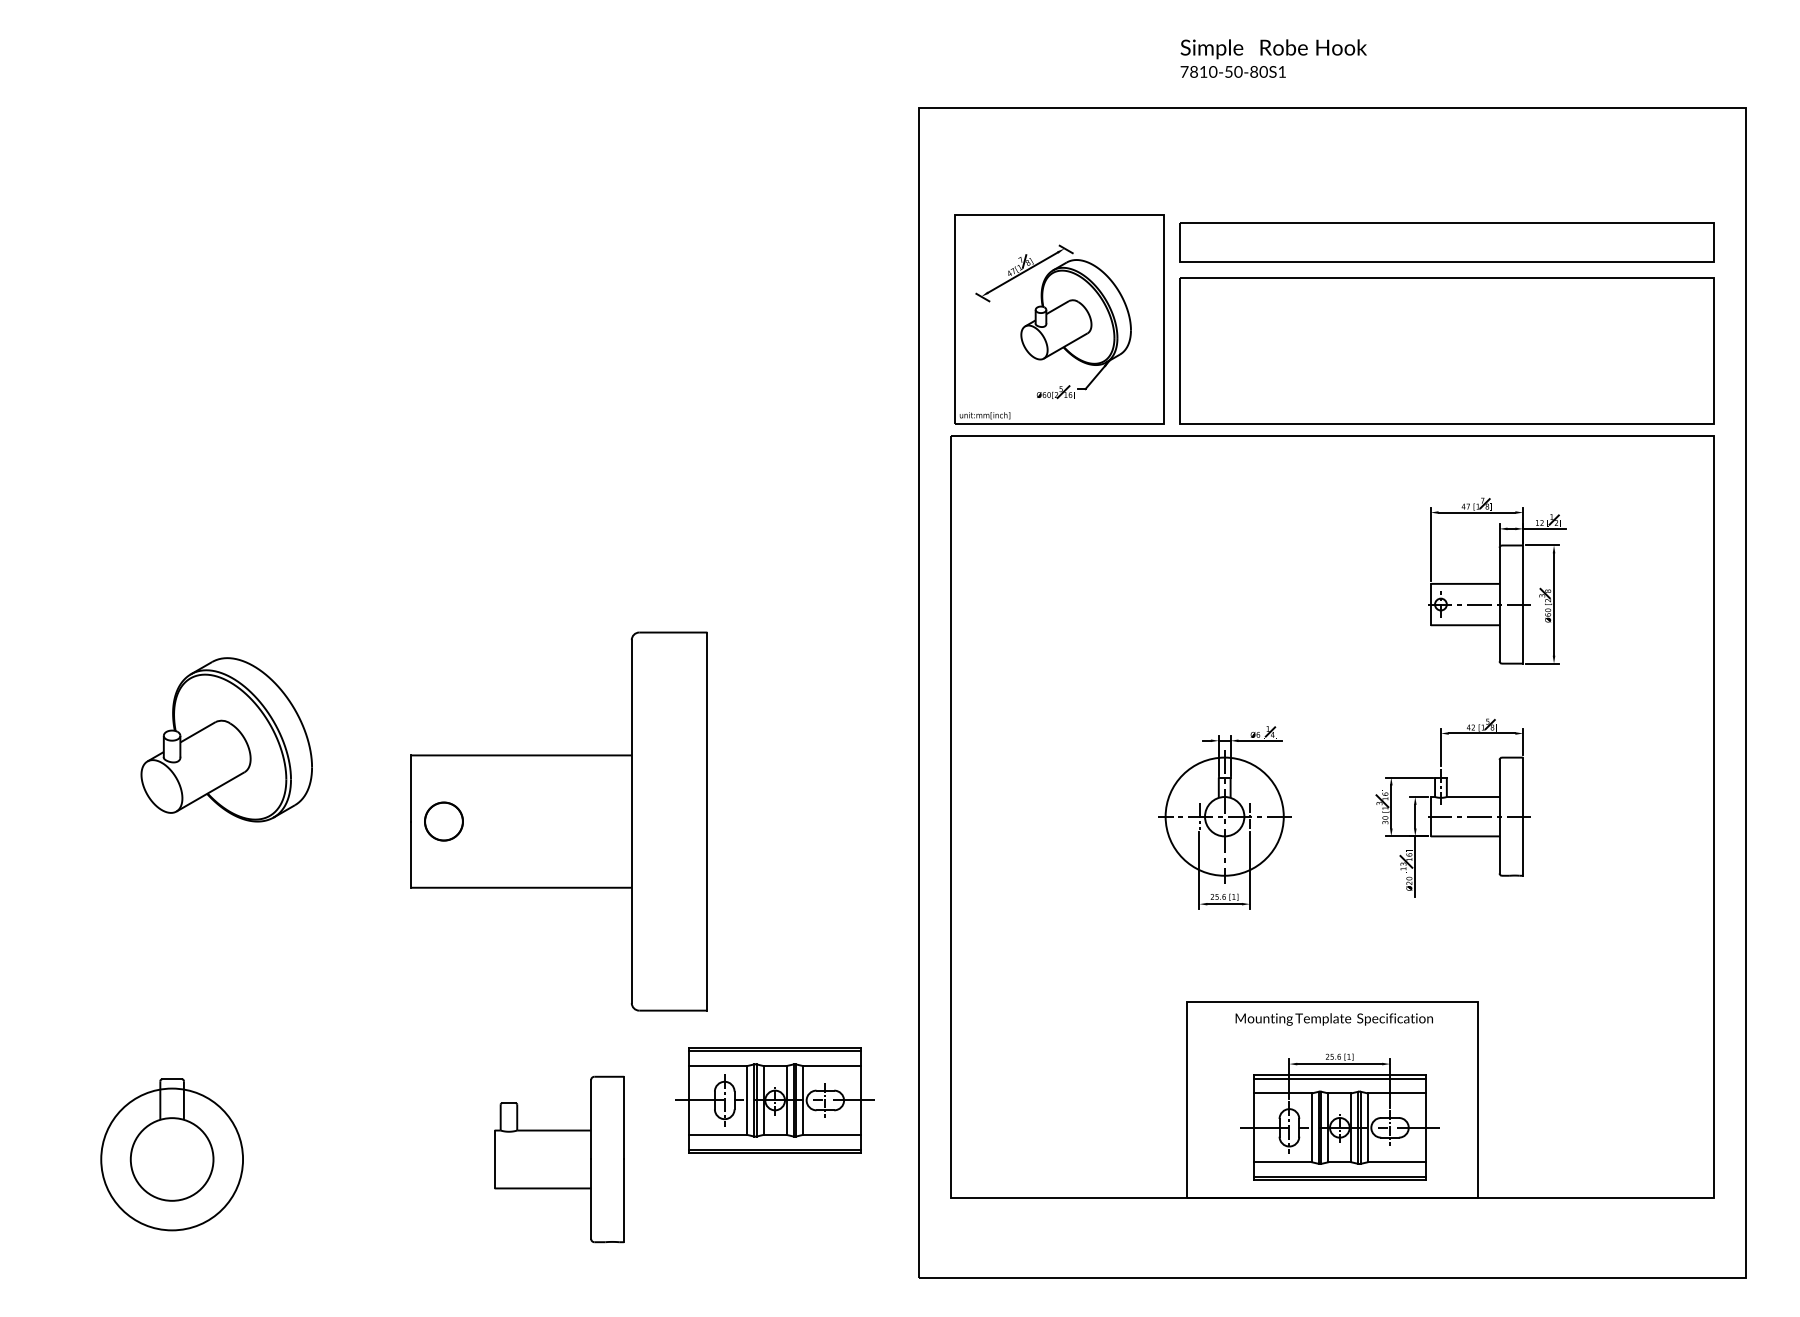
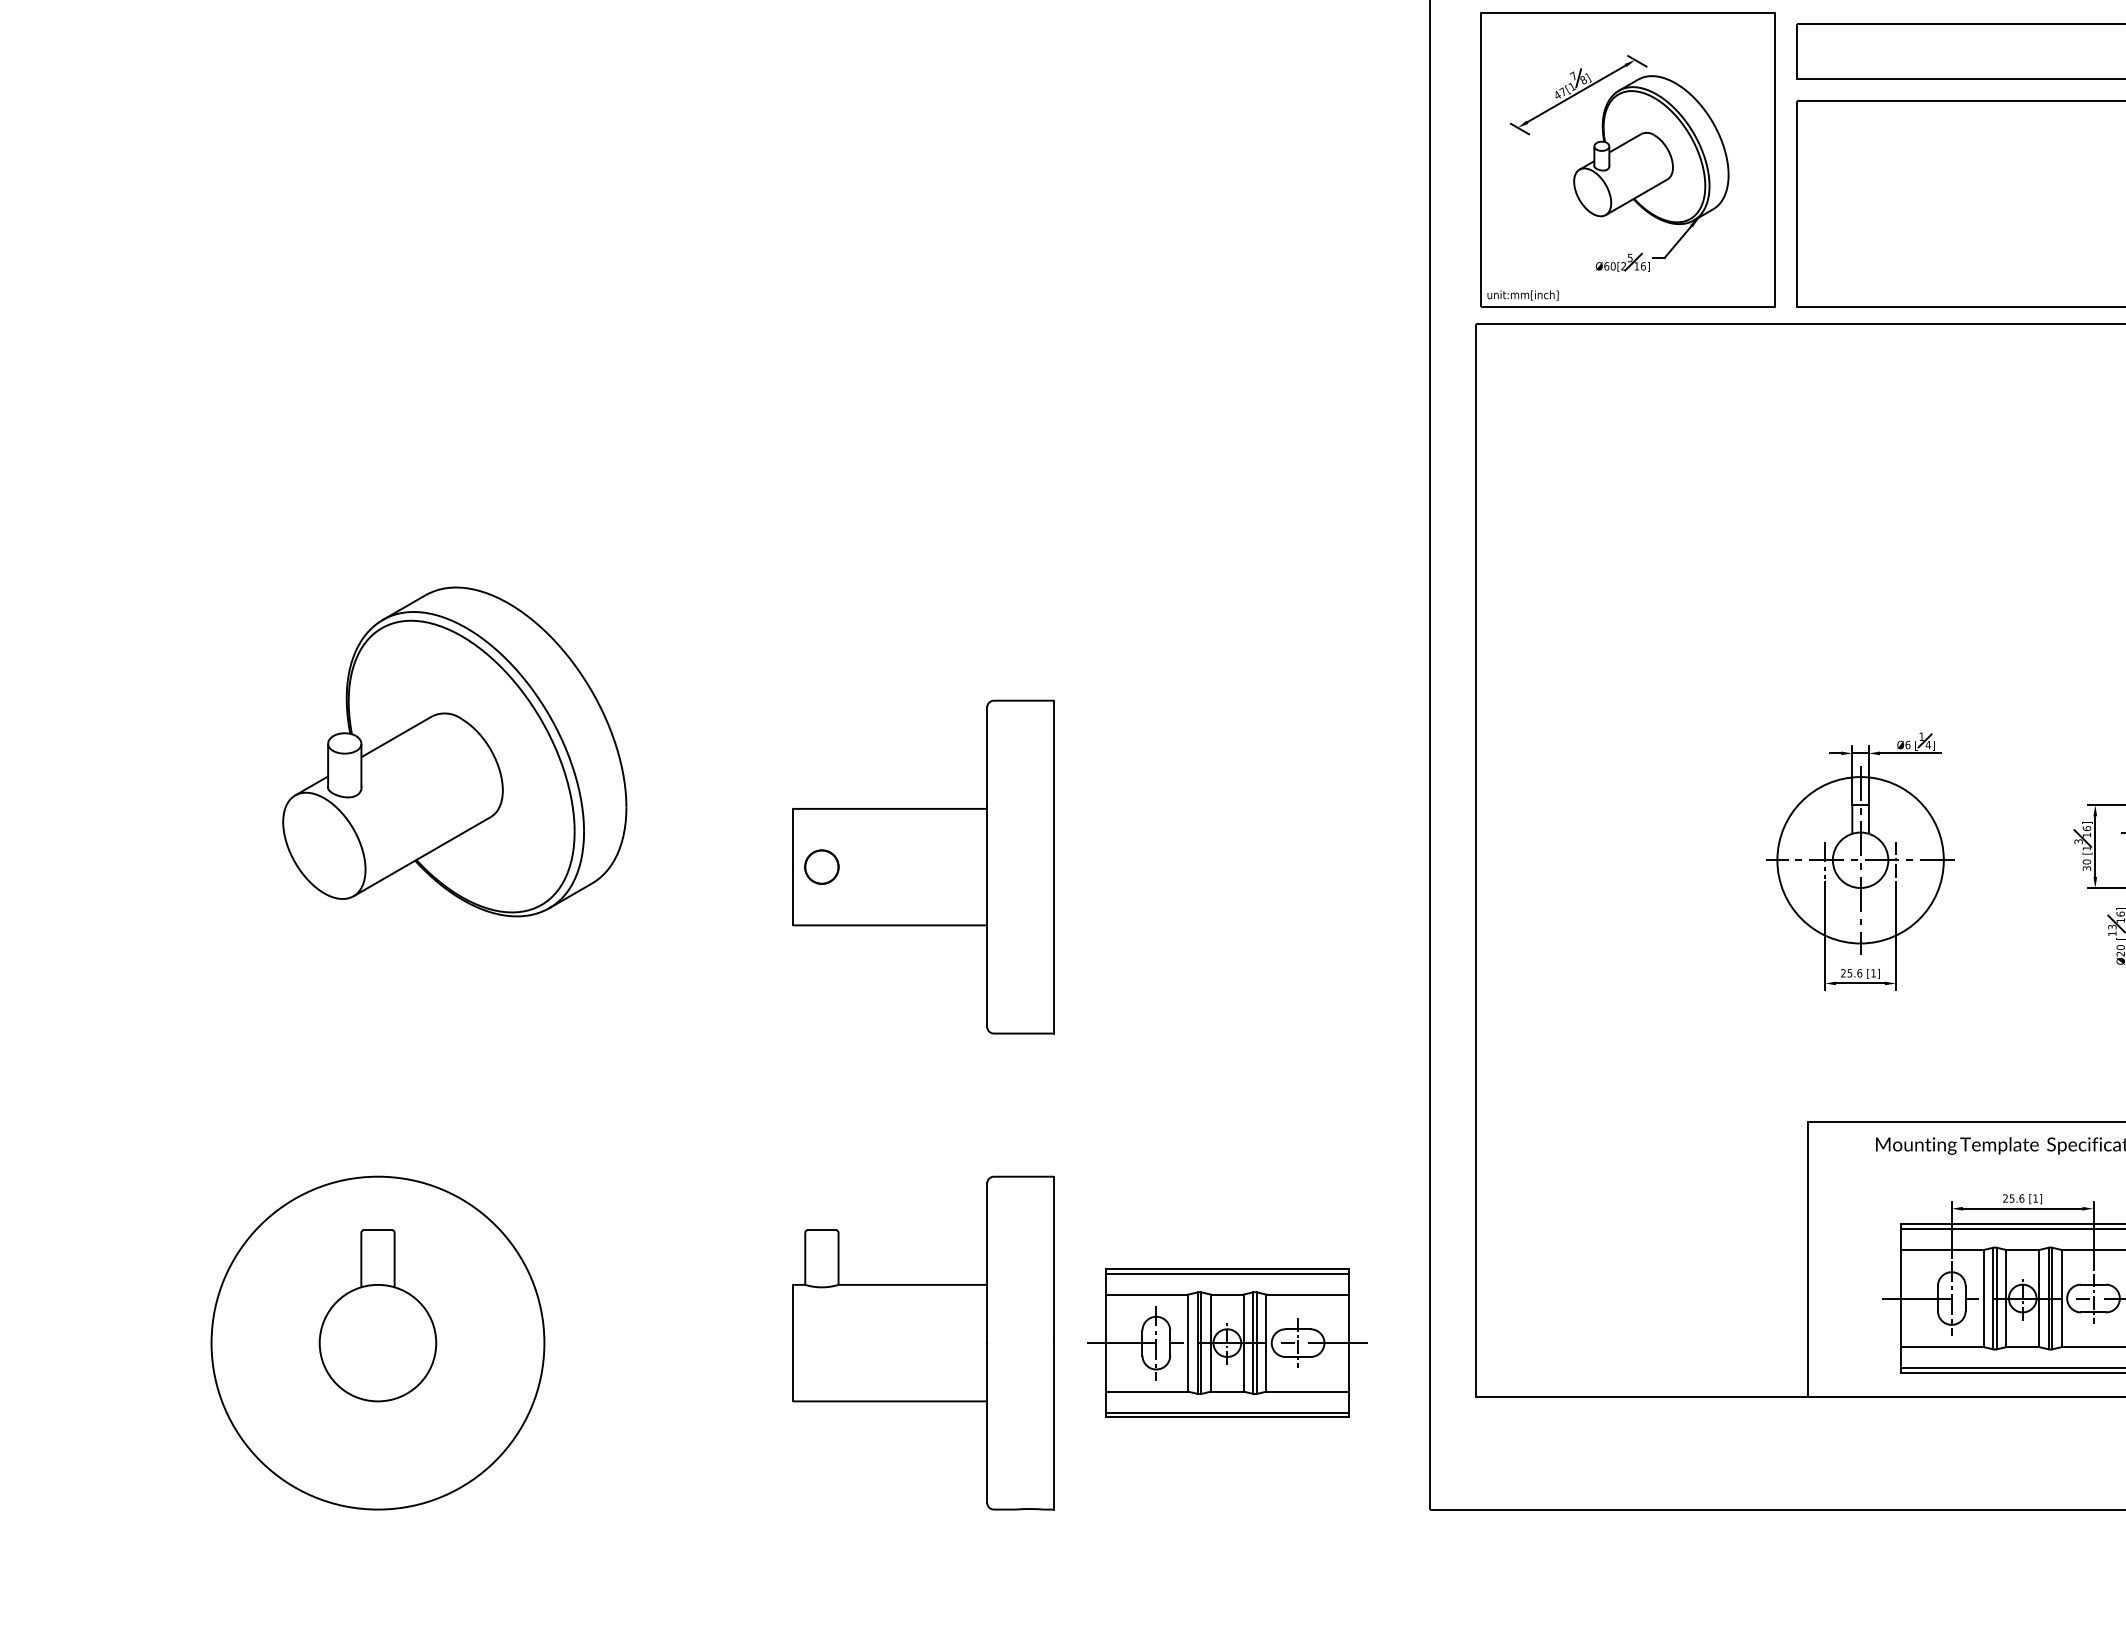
part: (226, 739) -> (454, 751), size x1.43
part: (559, 821) -> (923, 867), size x0.62
part: (774, 1100) -> (1226, 1343), moved
circle: (171, 1159) -> (377, 1343), size x1.67
part: (559, 1159) -> (923, 1343), size x1.43

